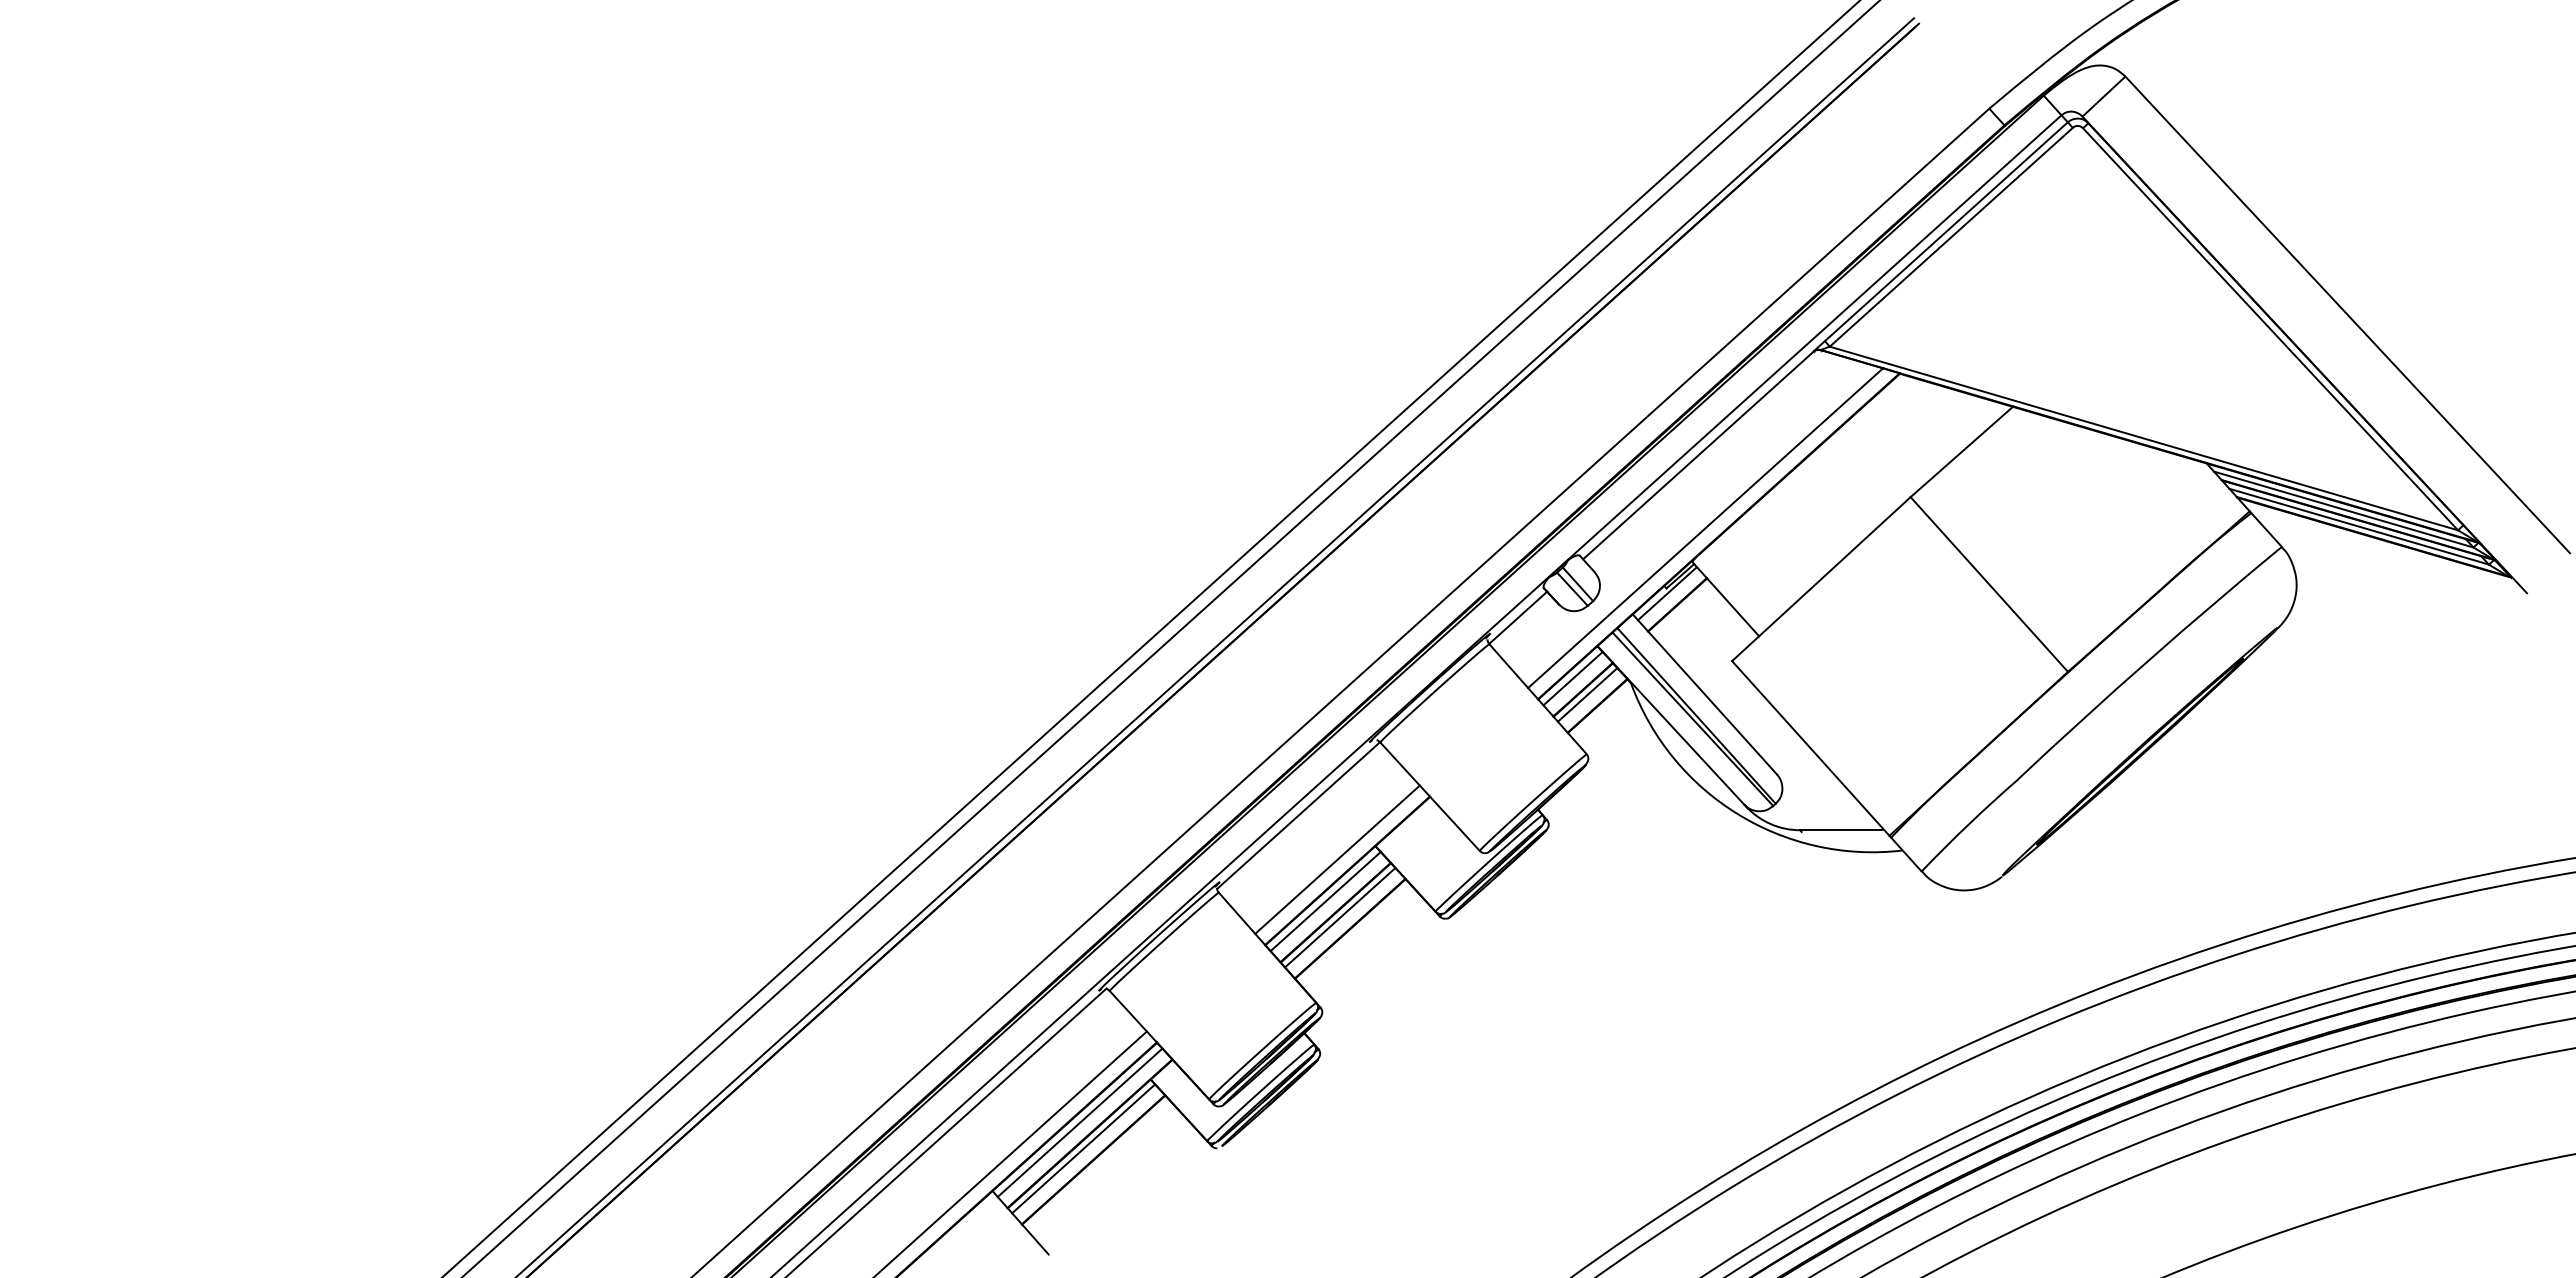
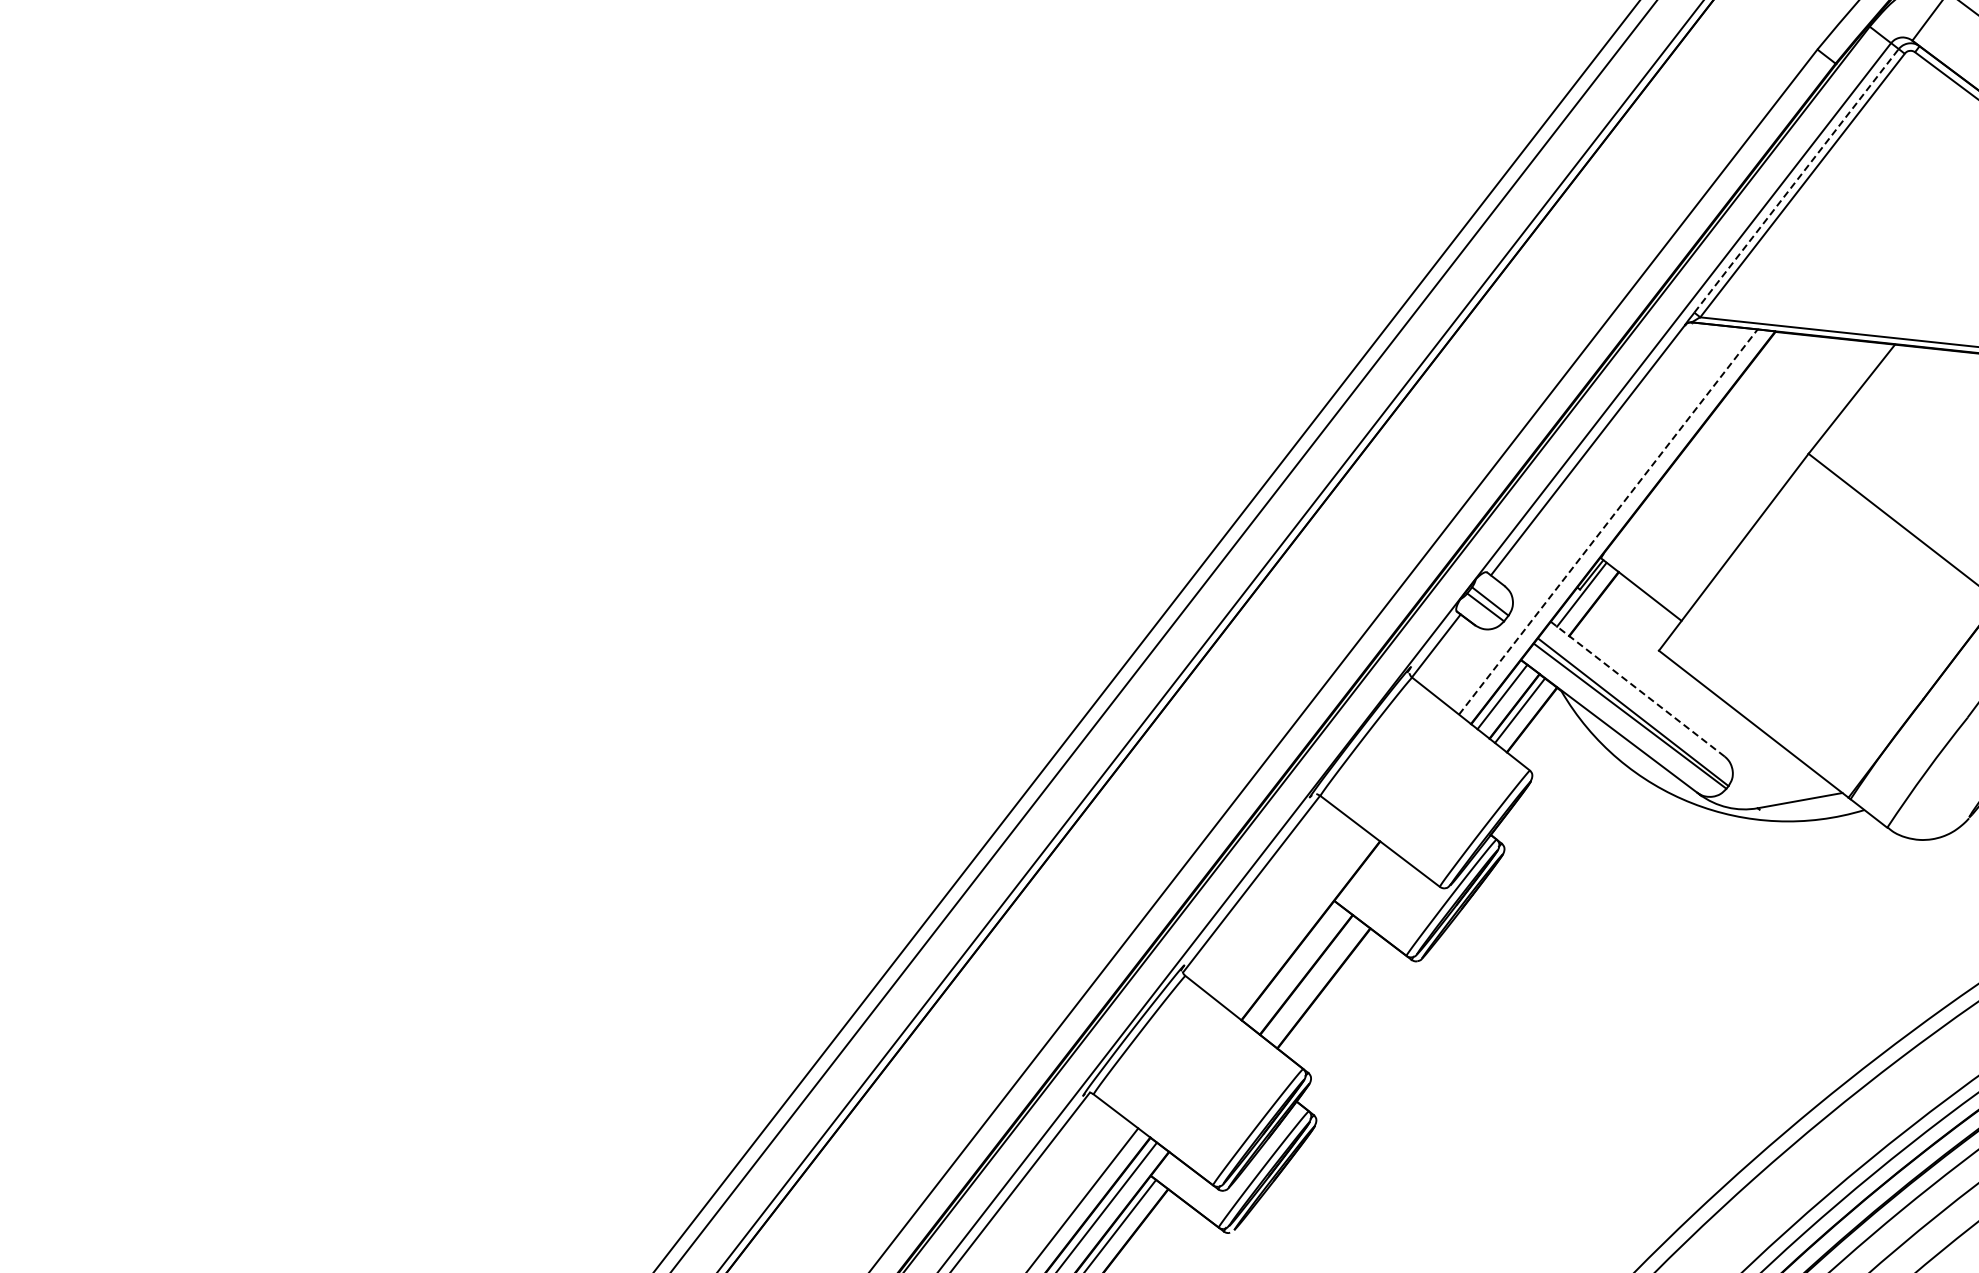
line: (1946, 231) -> (1796, 180), solid -> dashed
line: (1705, 528) -> (1608, 522), solid -> dashed
line: (1704, 694) -> (1637, 689), solid -> dashed
line: (1337, 859) -> (1298, 921), removed
line: (1325, 901) -> (1294, 965), removed
line: (1339, 917) -> (1311, 979), removed

